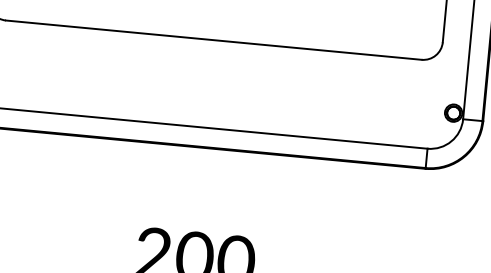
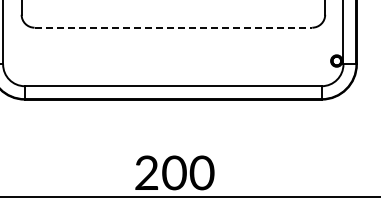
line: (213, 39) -> (173, 27), solid -> dashed

